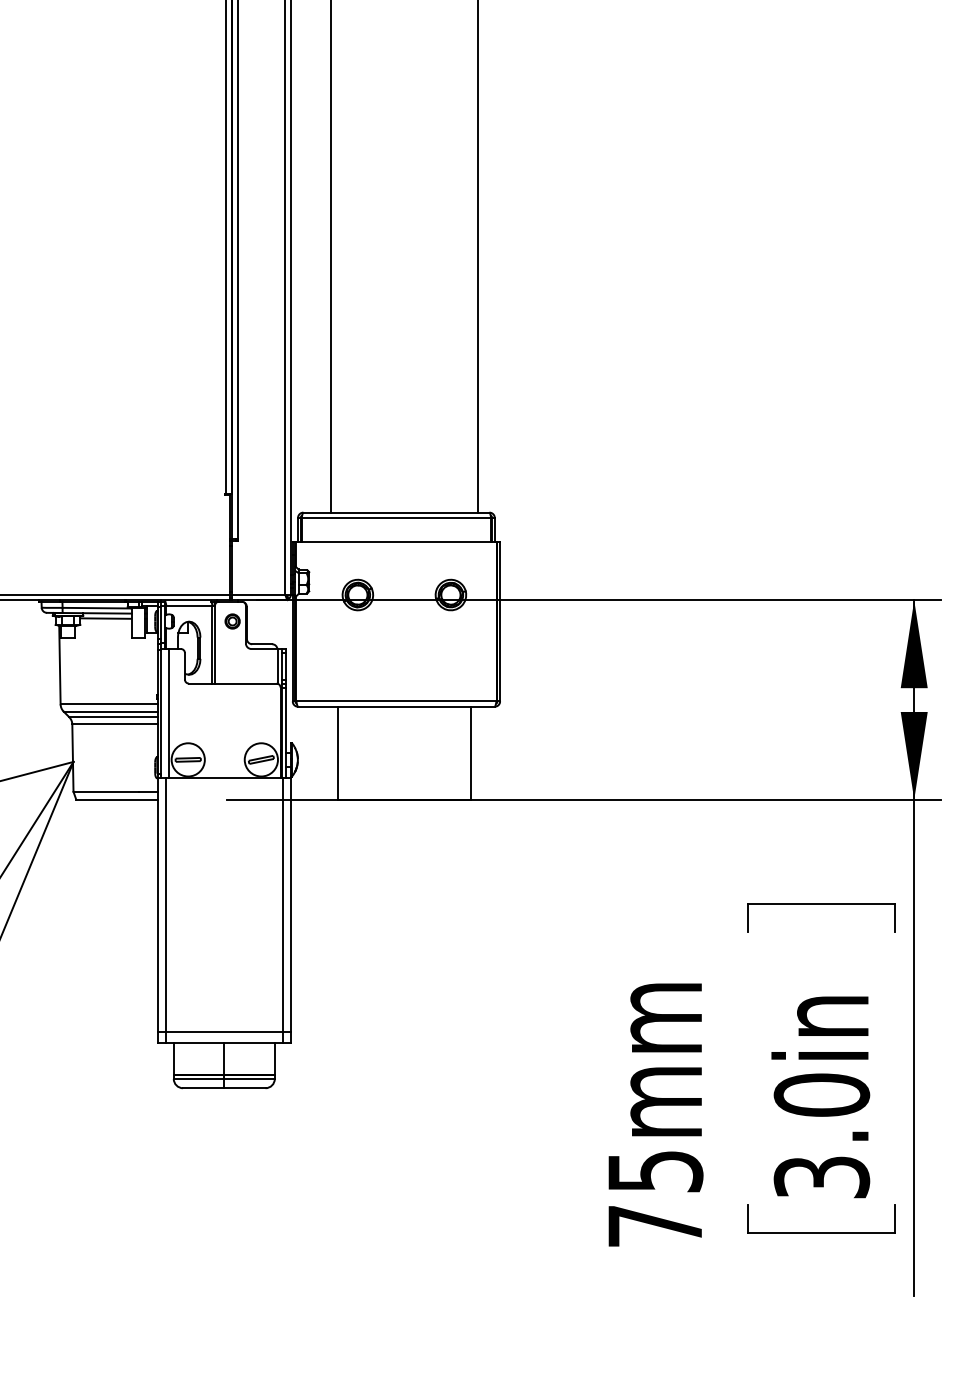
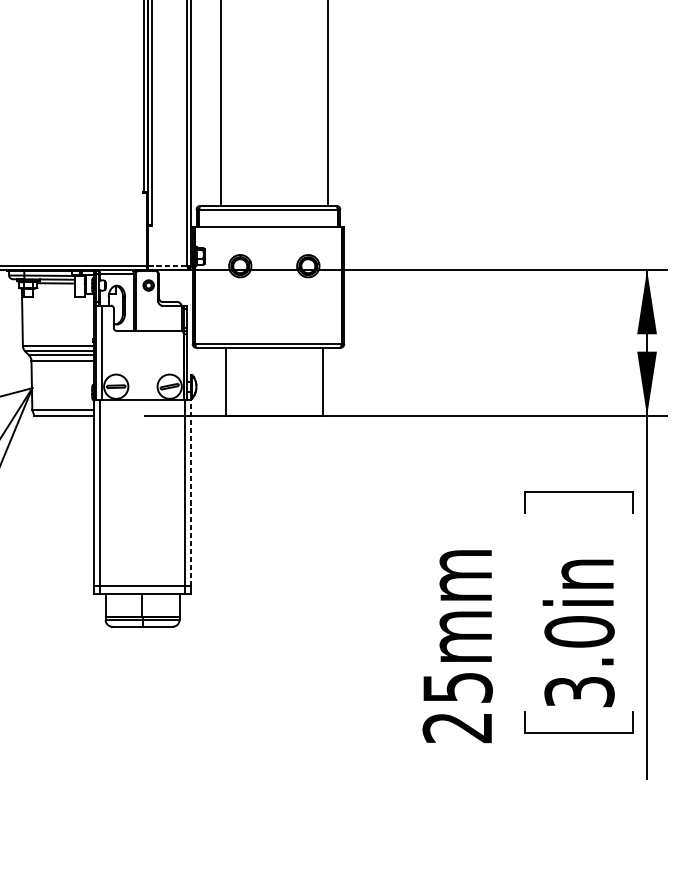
line: (258, 595) -> (167, 266), solid -> dashed
line: (290, 904) -> (191, 492), solid -> dashed
text: (654, 1226) -> (457, 727), 75mm -> 25mm

